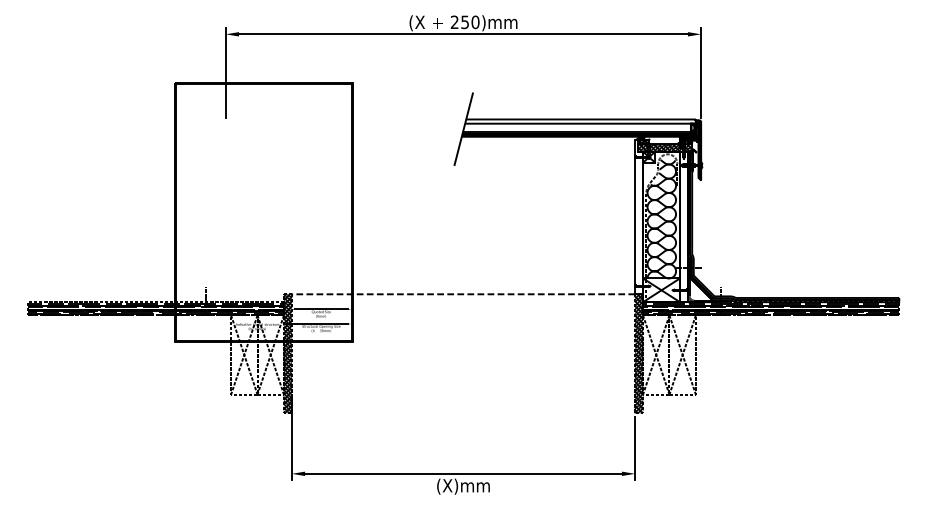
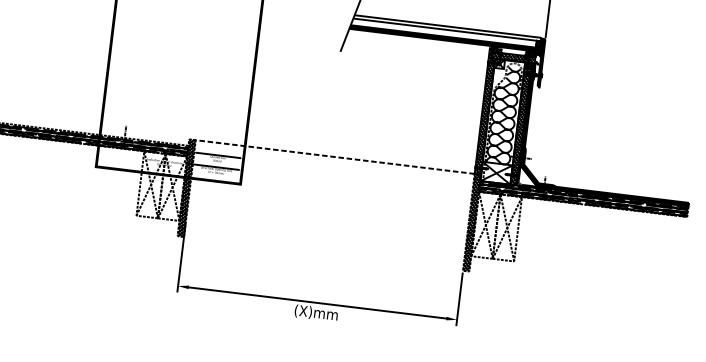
hatch: (639, 216) -> (485, 111), added
hatch: (683, 226) -> (520, 123), added

